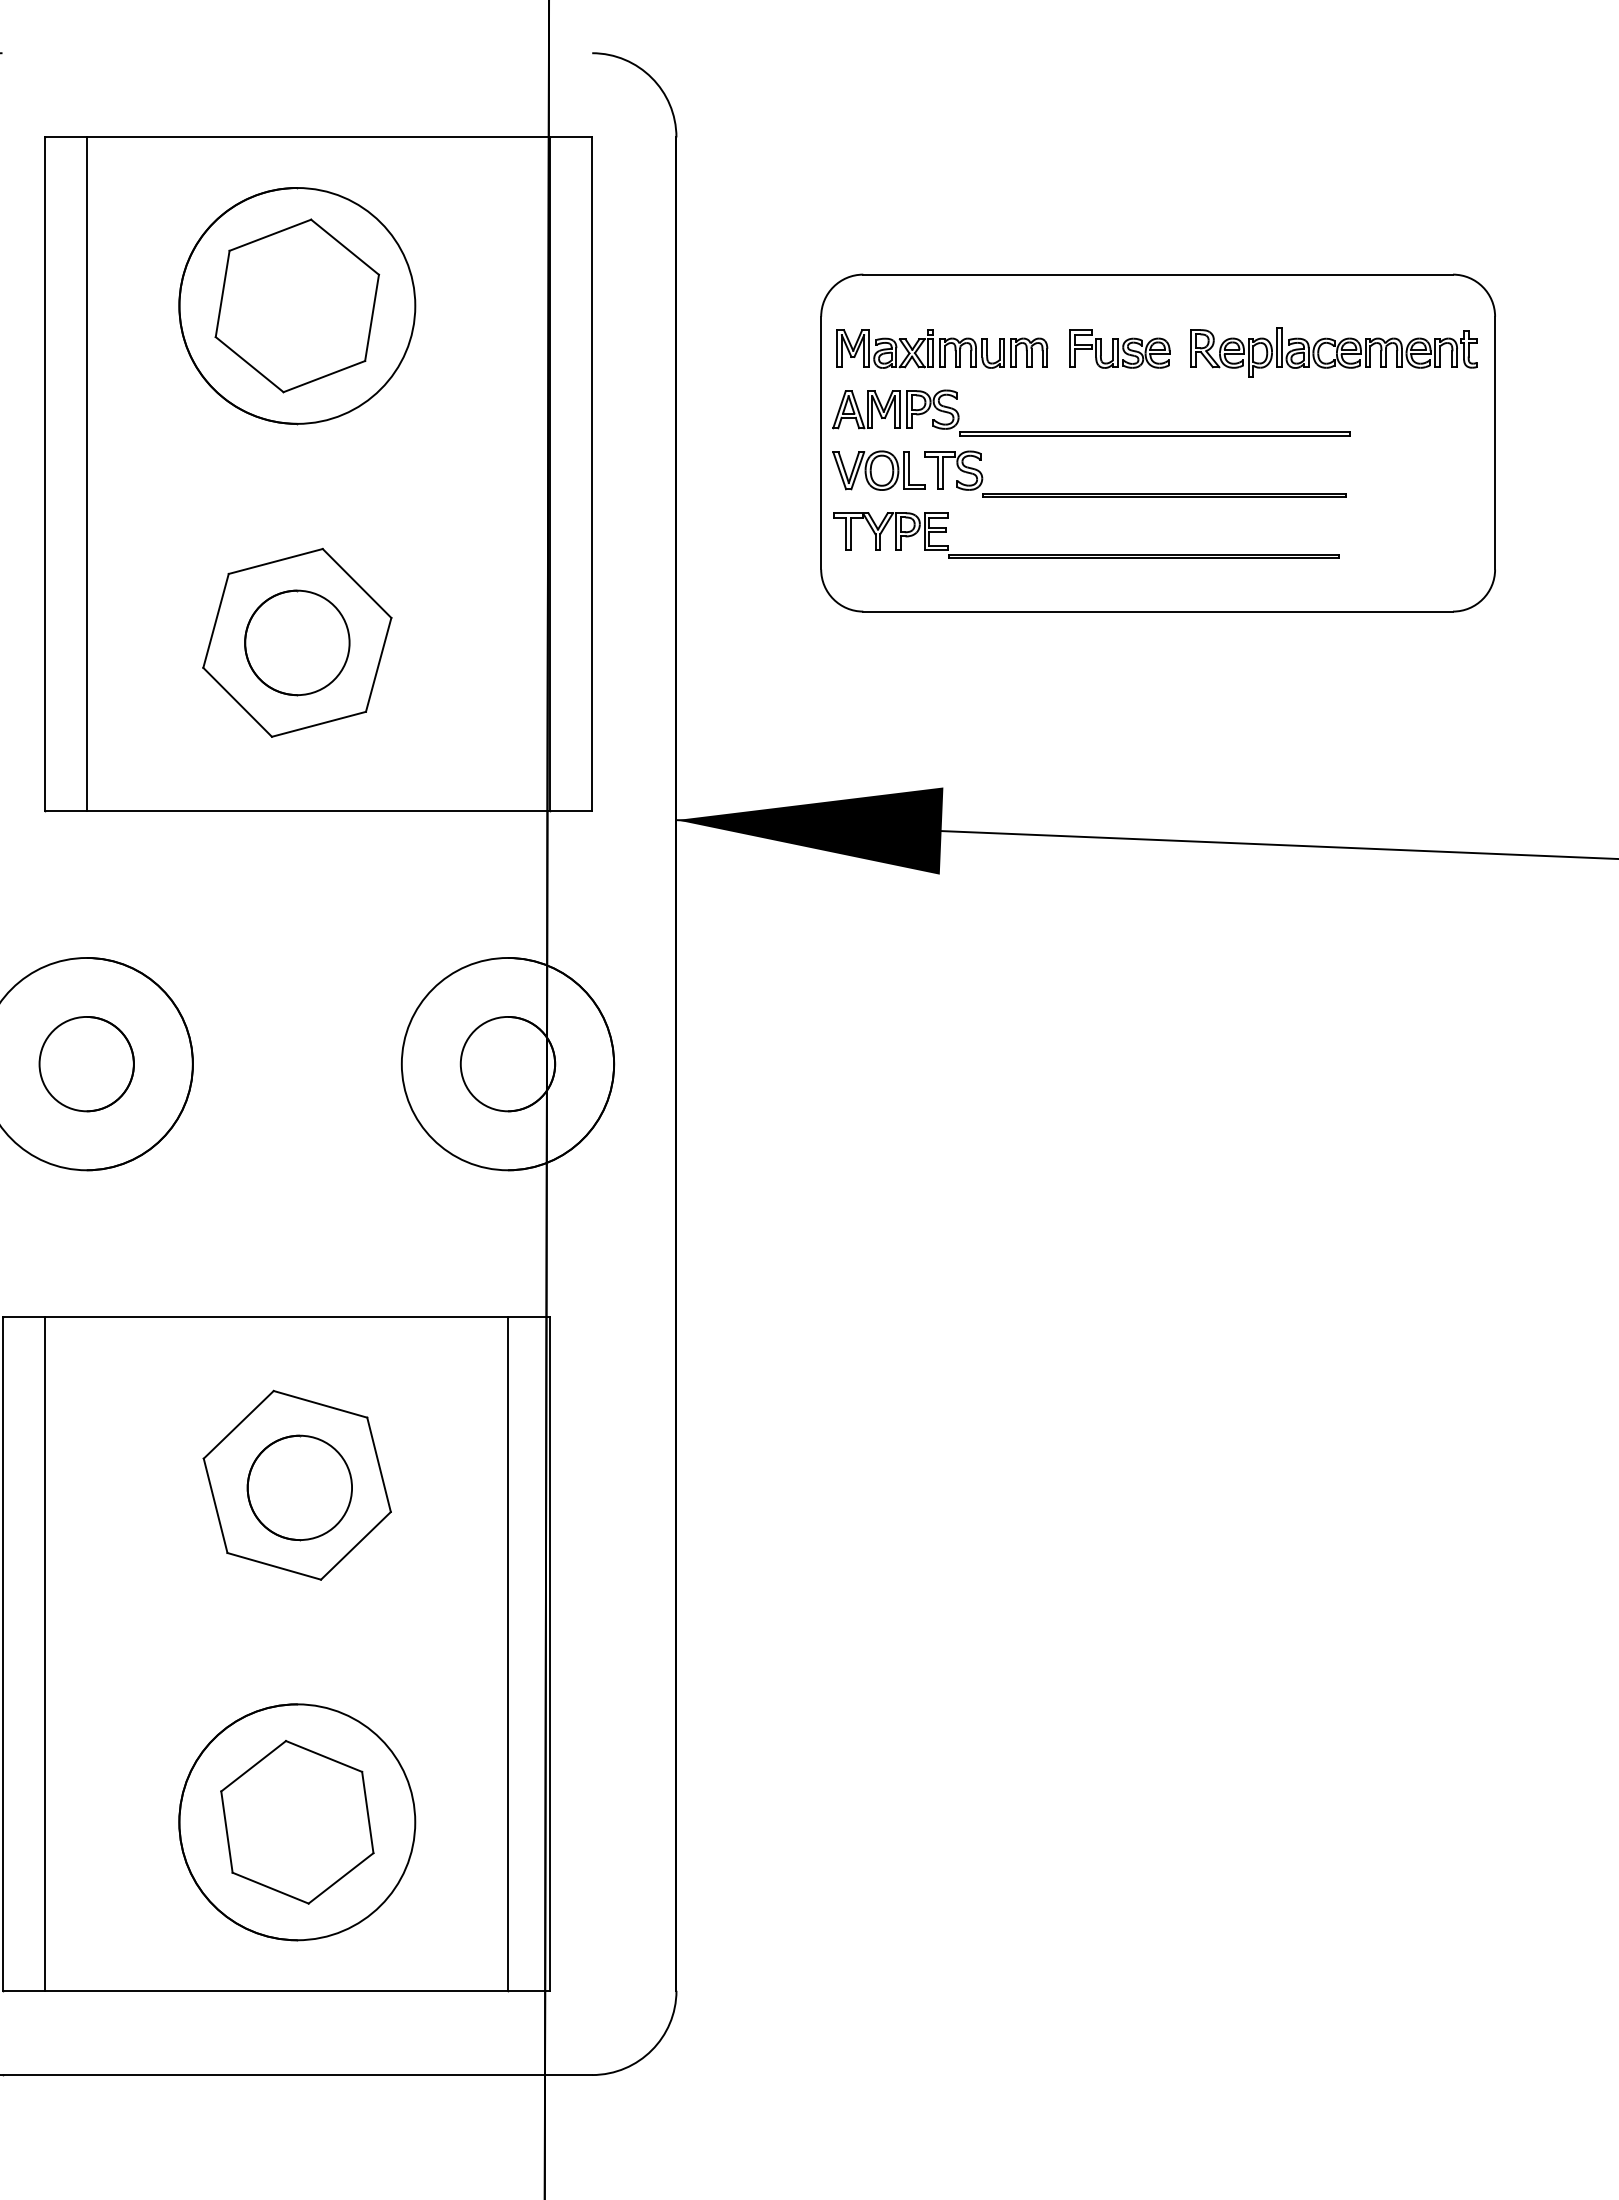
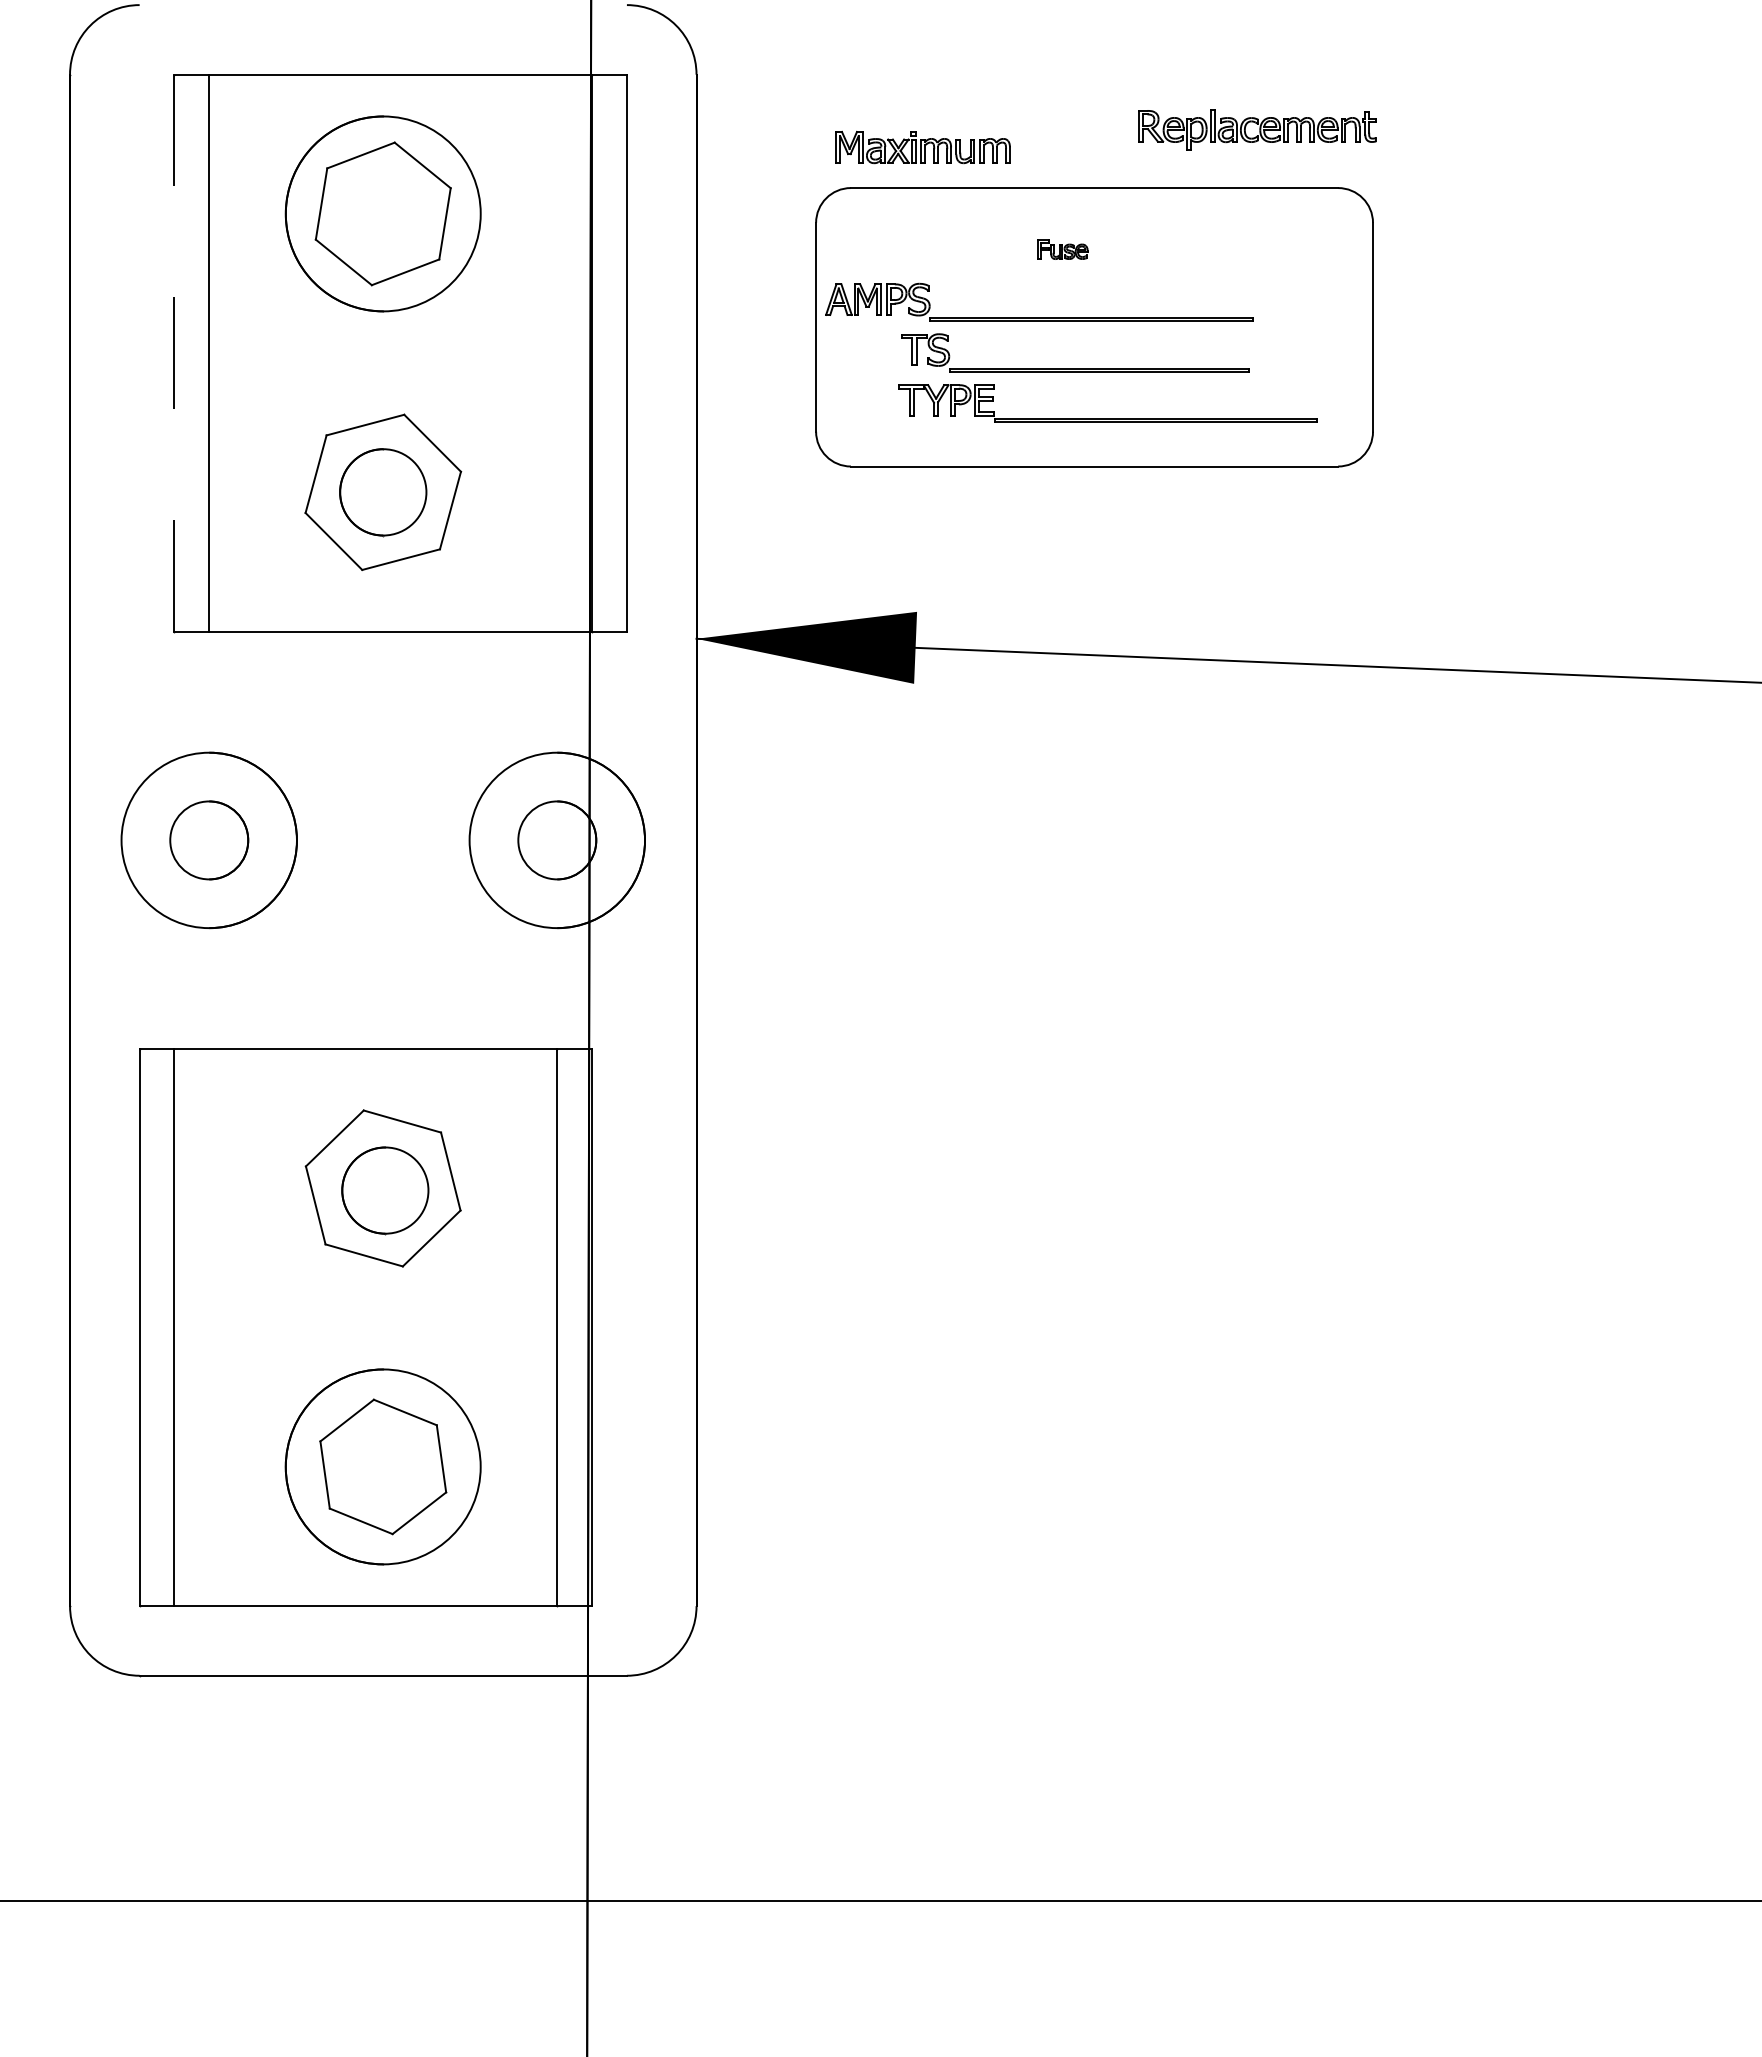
part: (941, 348) -> (922, 147), moved
part: (1119, 348) -> (1062, 249), size x0.6
part: (1333, 352) -> (1257, 129), moved
part: (878, 470) -> (863, 349), removed
line: (44, 473) -> (174, 352), solid -> dashed
part: (1085, 553) -> (1107, 418), moved

